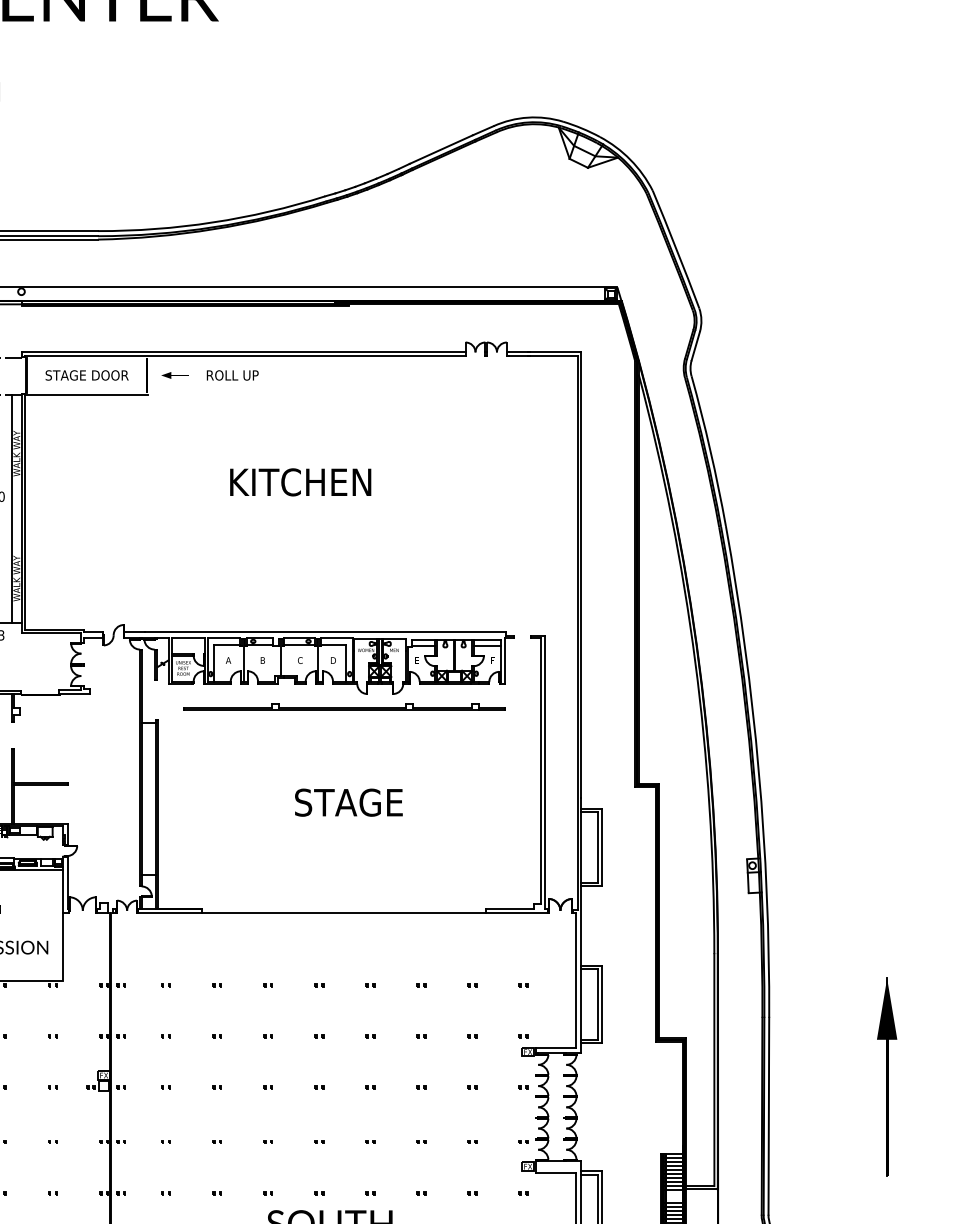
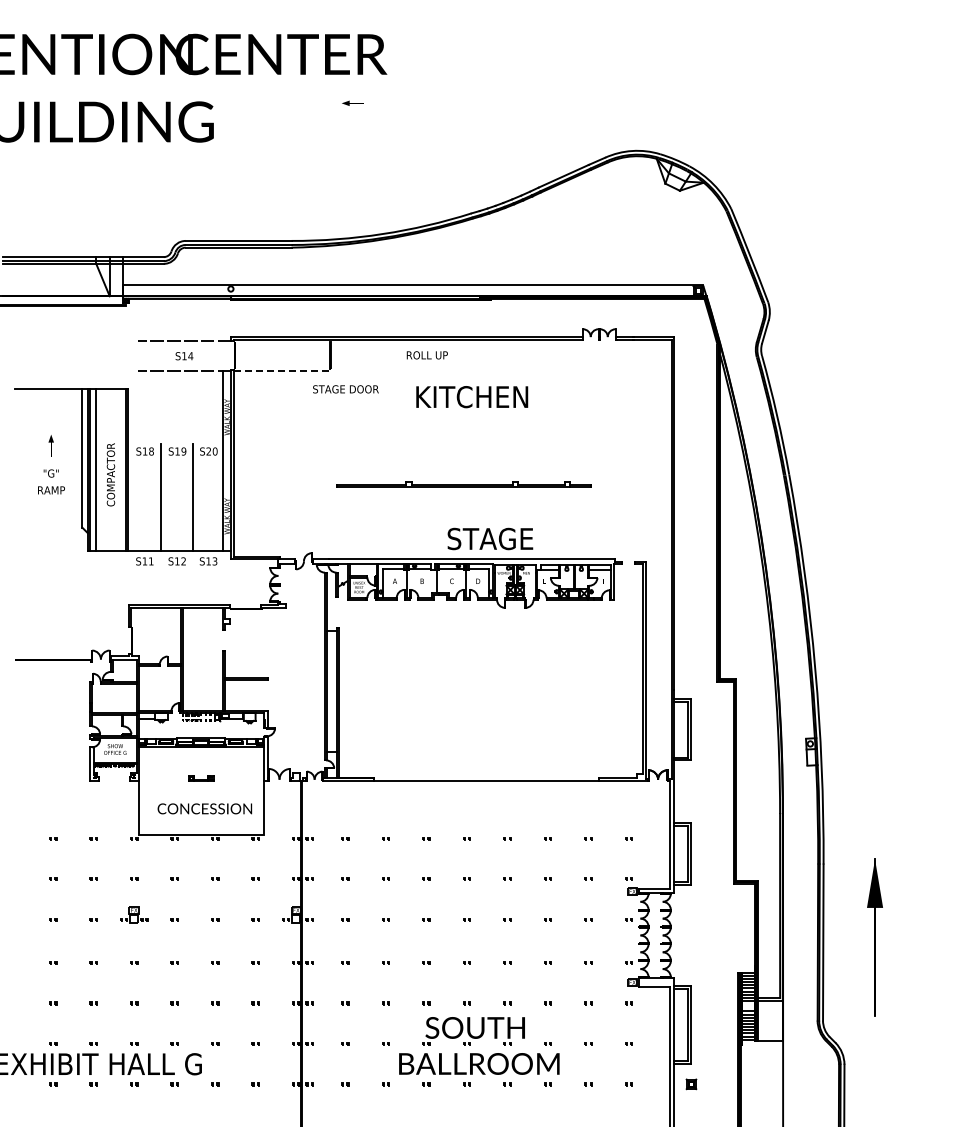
part: (174, 374) -> (352, 102), moved
text: (86, 375) -> (345, 389), moved
text: (231, 375) -> (426, 355), moved
line: (86, 394) -> (282, 370), solid -> dashed
text: (301, 482) -> (472, 397), moved
part: (343, 707) -> (463, 484), moved
text: (348, 802) -> (490, 538), moved
part: (886, 1077) -> (874, 937), moved

